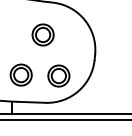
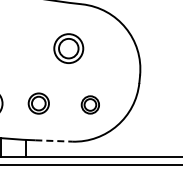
part: (21, 75) -> (38, 103), size x0.7
part: (58, 75) -> (90, 104), size x0.6
line: (32, 102) -> (54, 140), solid -> dashed

